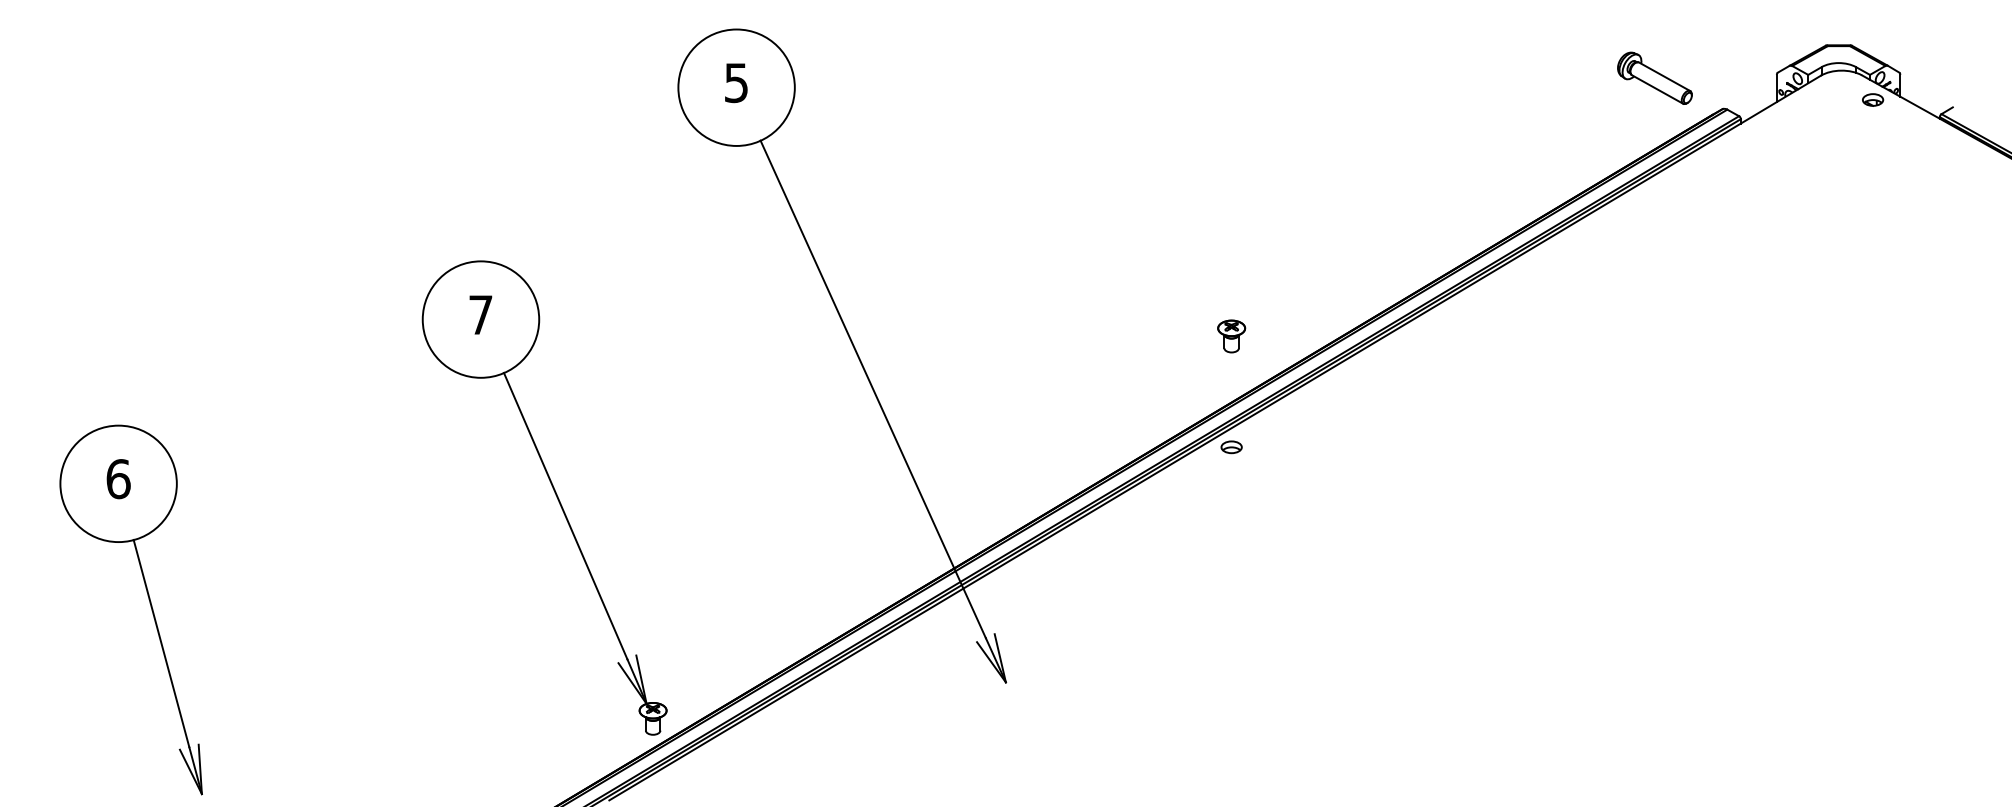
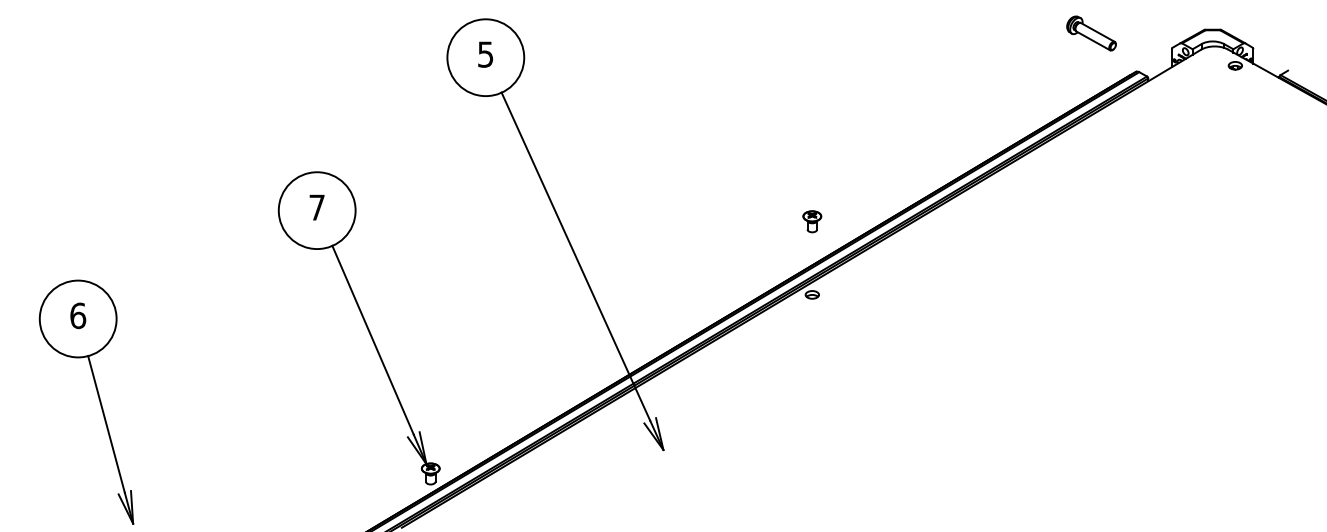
part: (1654, 78) -> (1091, 33), moved

